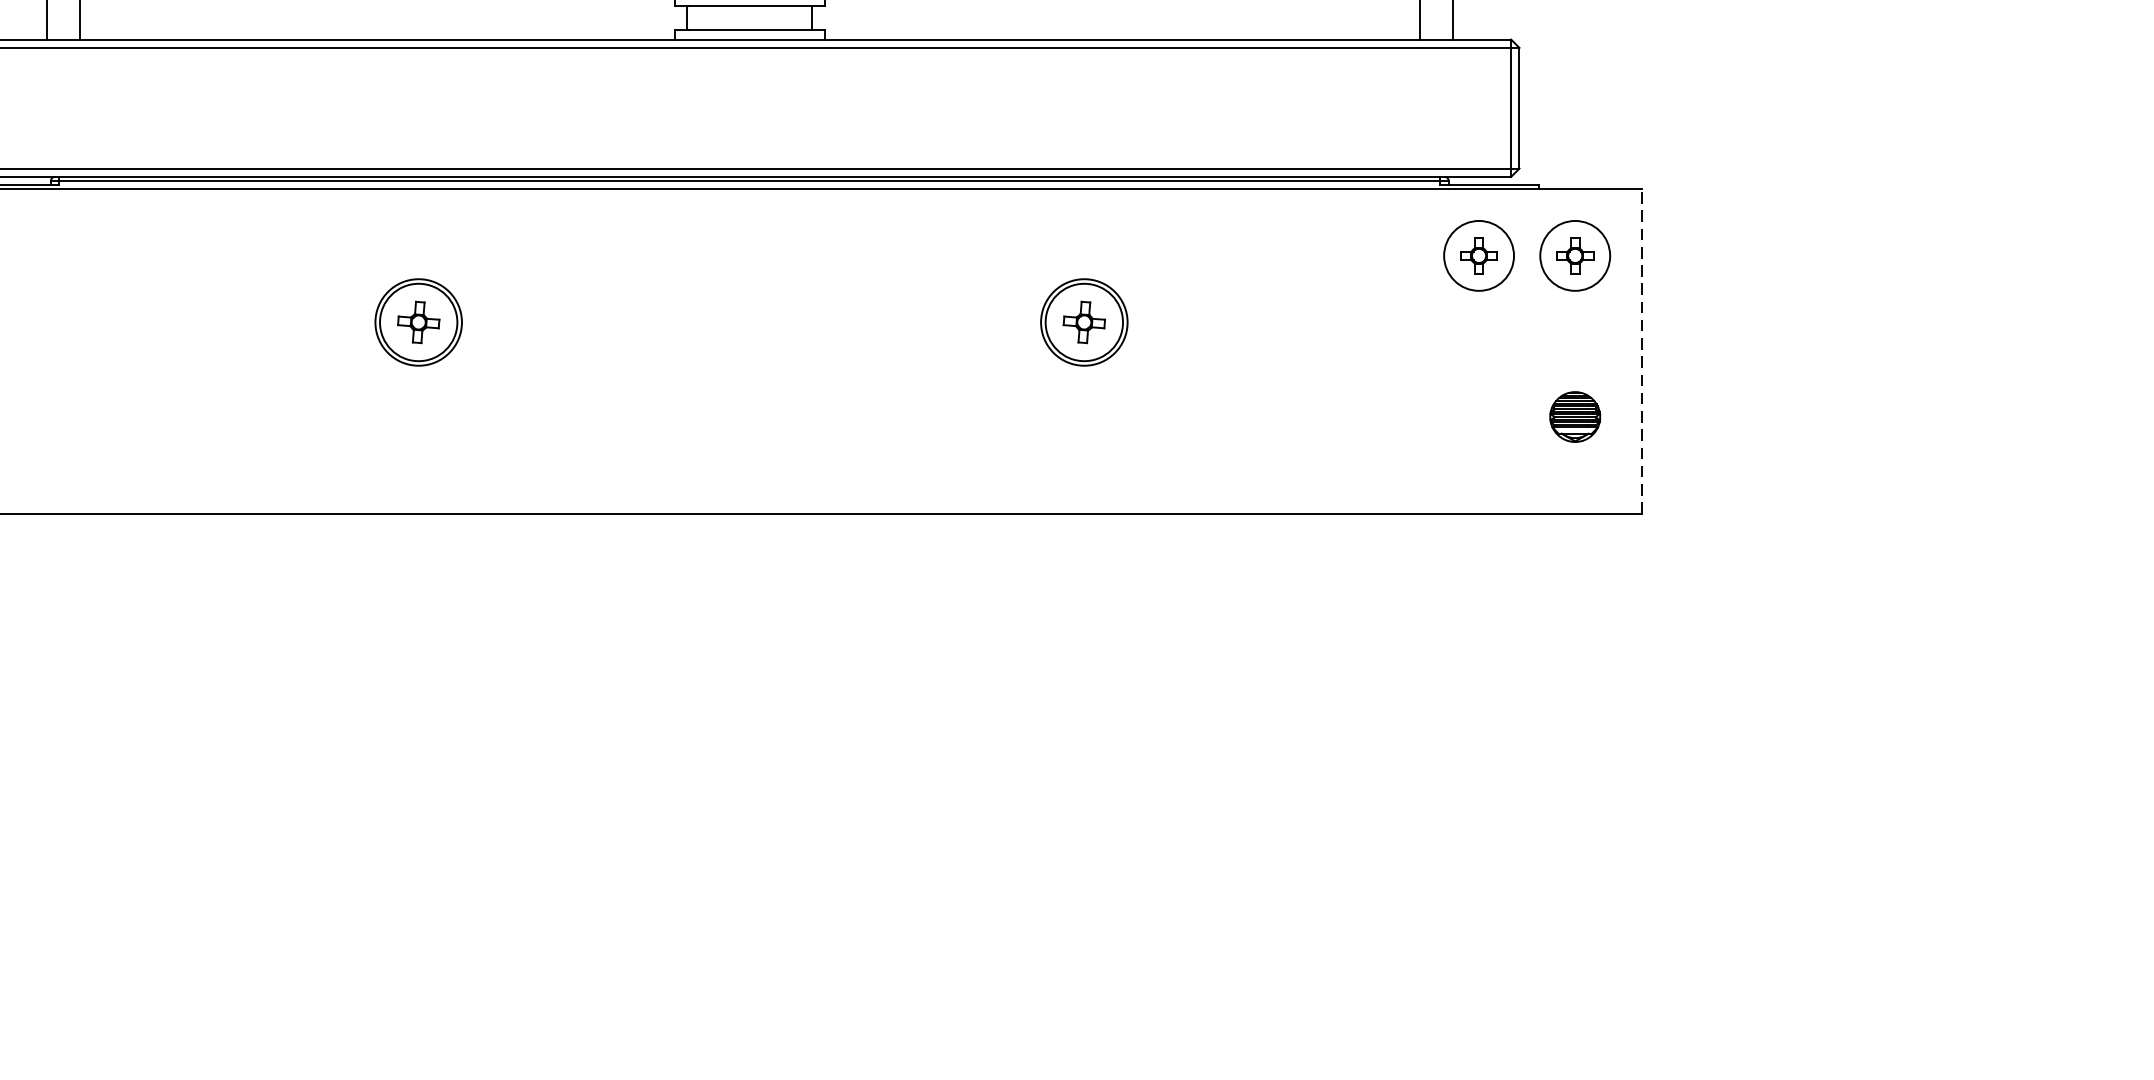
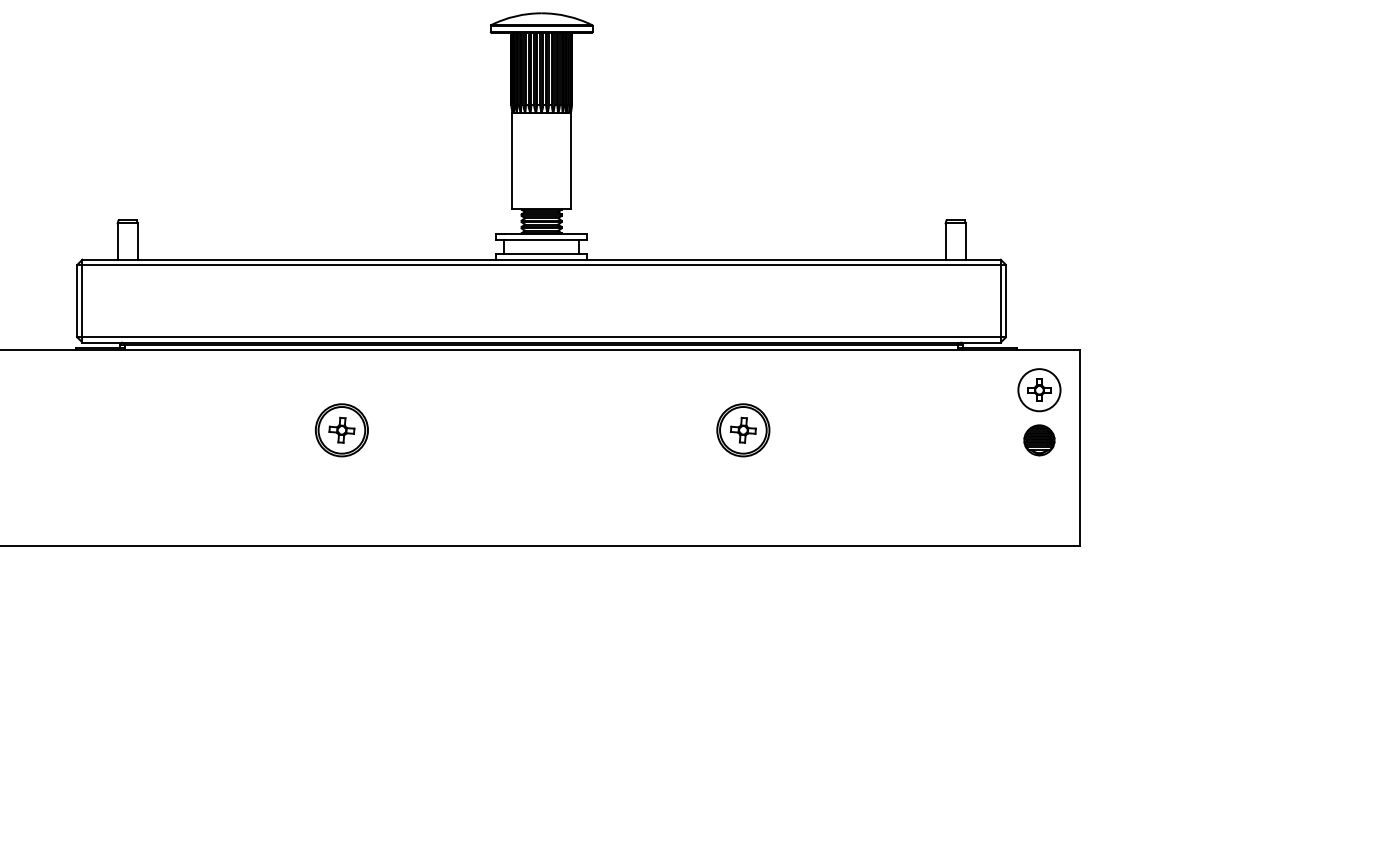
part: (1479, 256) -> (981, 390), removed
line: (1641, 350) -> (1079, 447), dashed -> solid
part: (1575, 417) -> (1039, 440), moved

